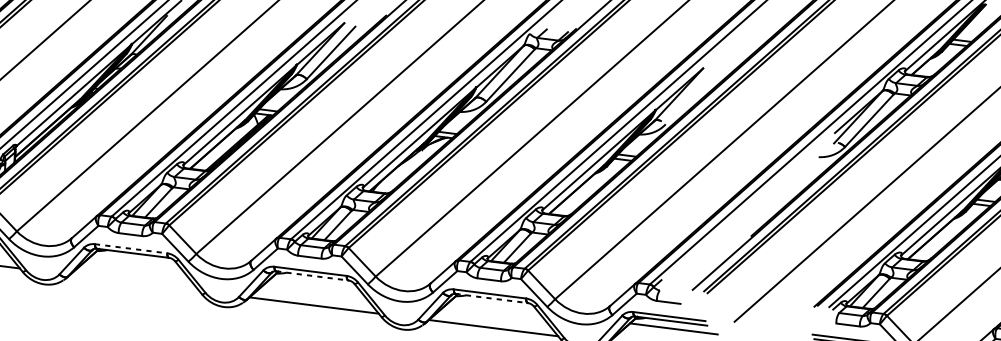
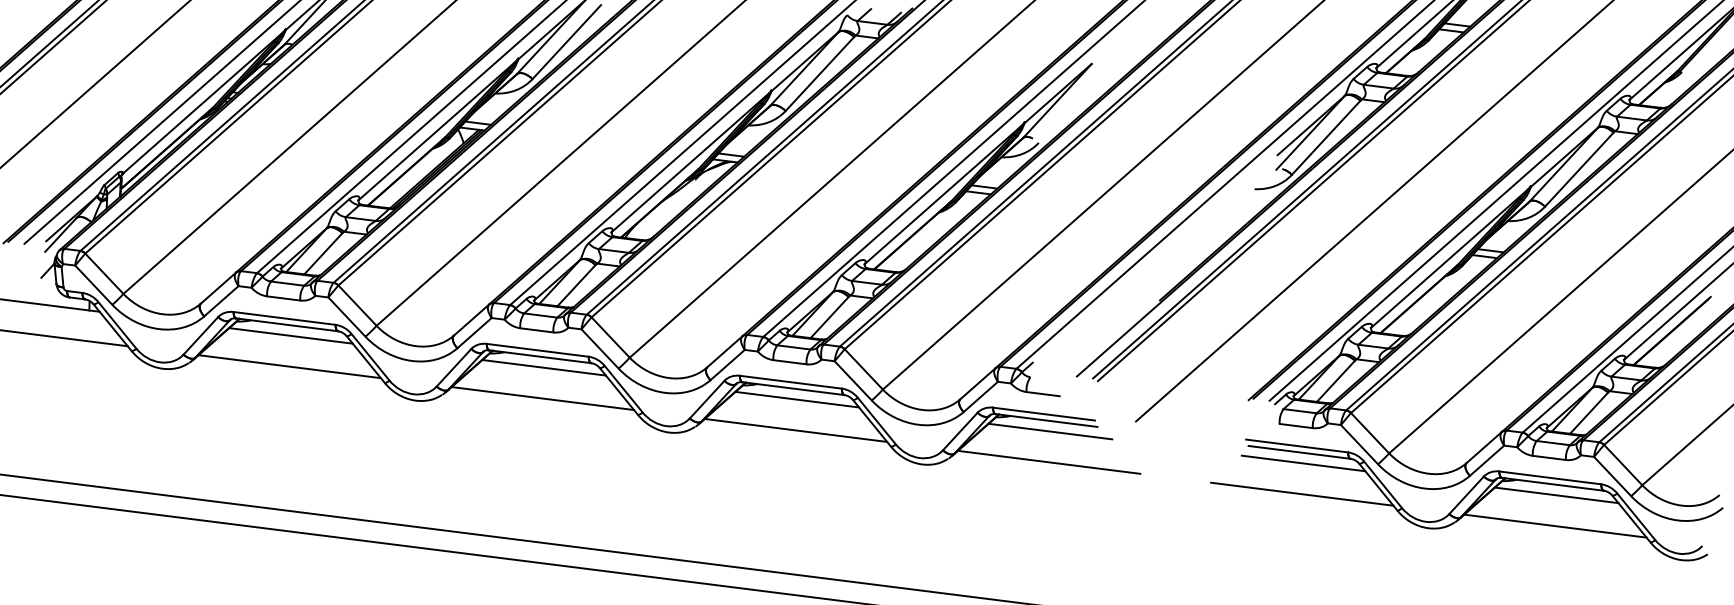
line: (131, 248) -> (285, 318), dashed -> solid
line: (135, 260) -> (290, 335), added
line: (312, 275) -> (540, 356), dashed -> solid
line: (134, 282) -> (289, 366), added
line: (314, 283) -> (543, 367), added
line: (491, 298) -> (793, 388), dashed -> solid
line: (494, 306) -> (797, 399), added

